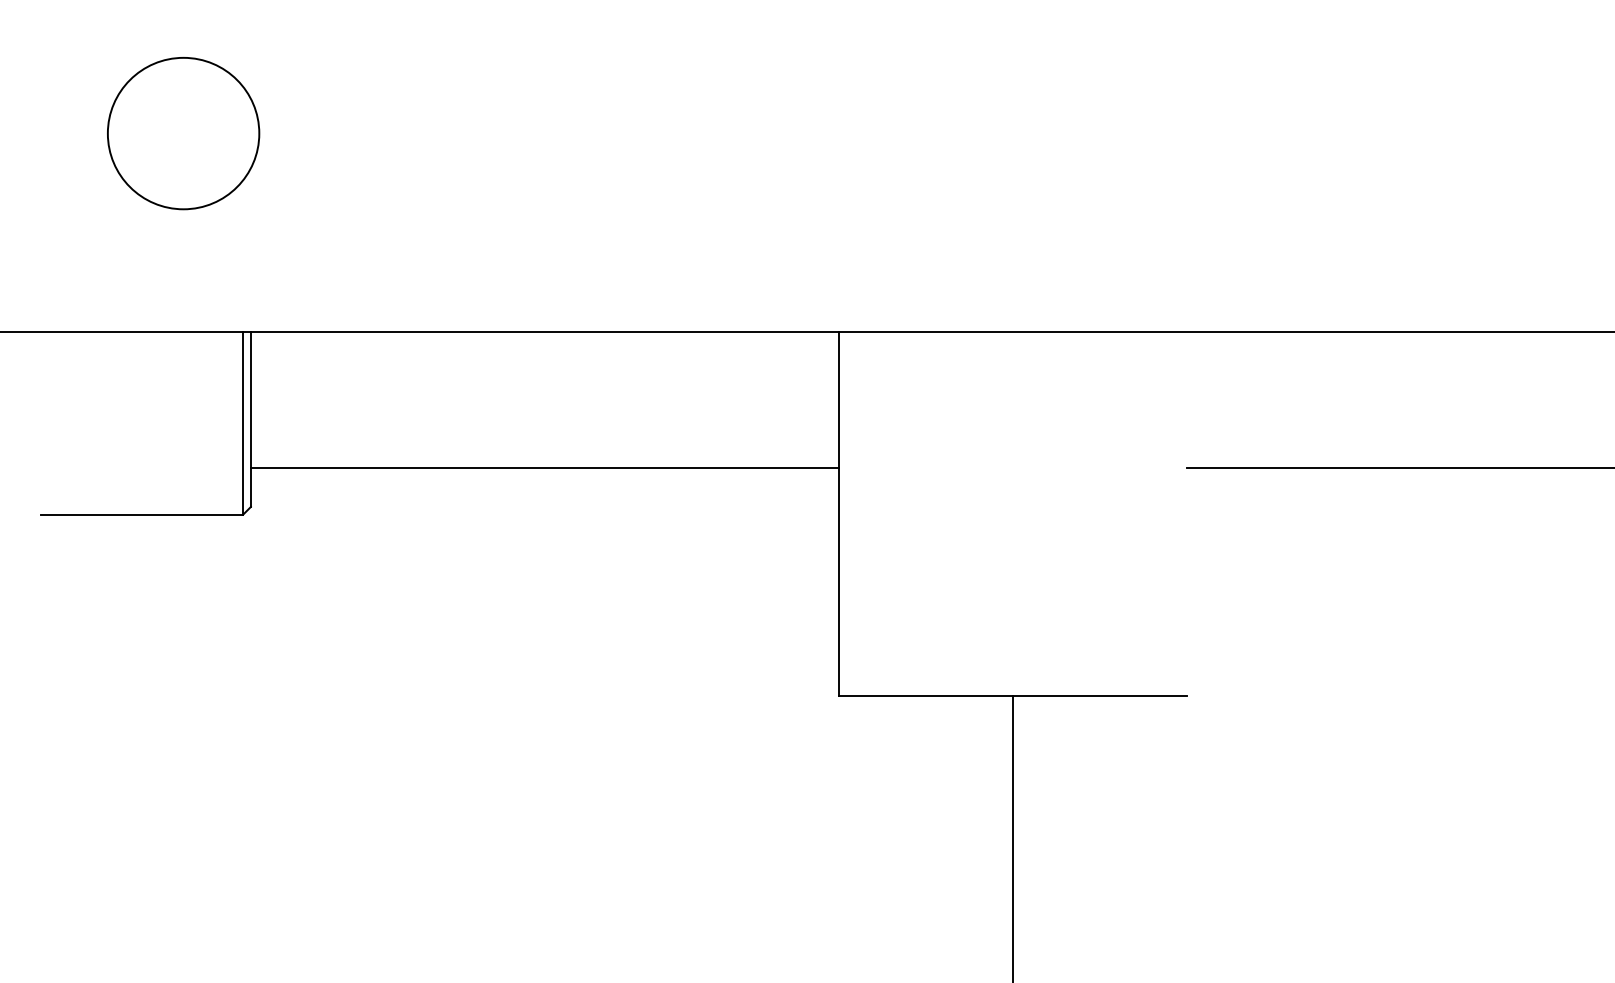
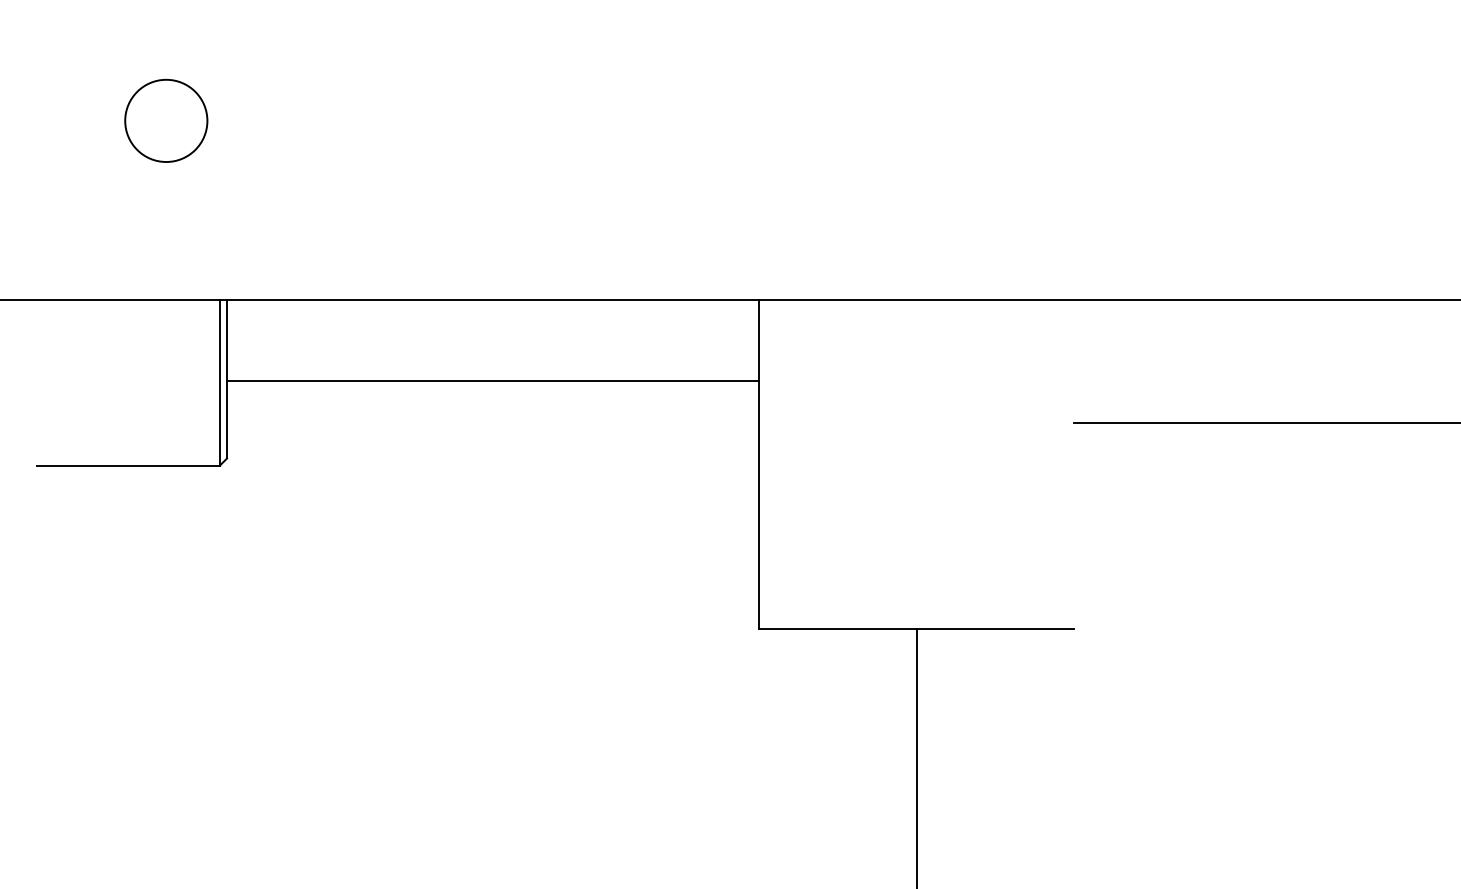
circle: (183, 133) -> (166, 120), size x0.6
line: (544, 467) -> (492, 380), moved

